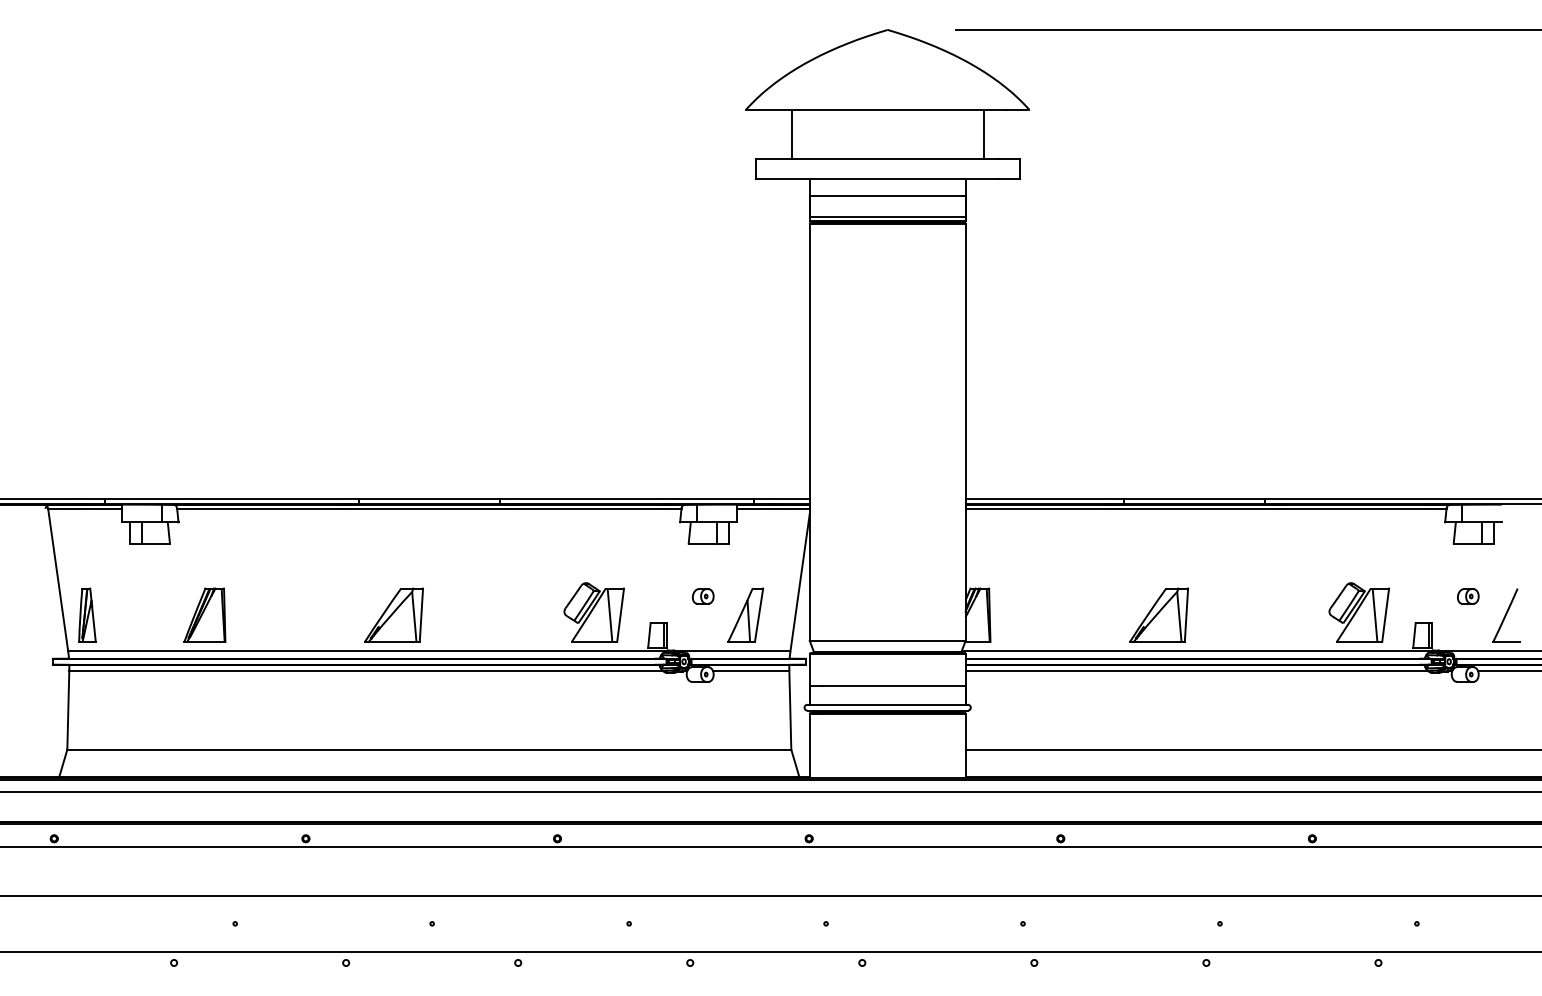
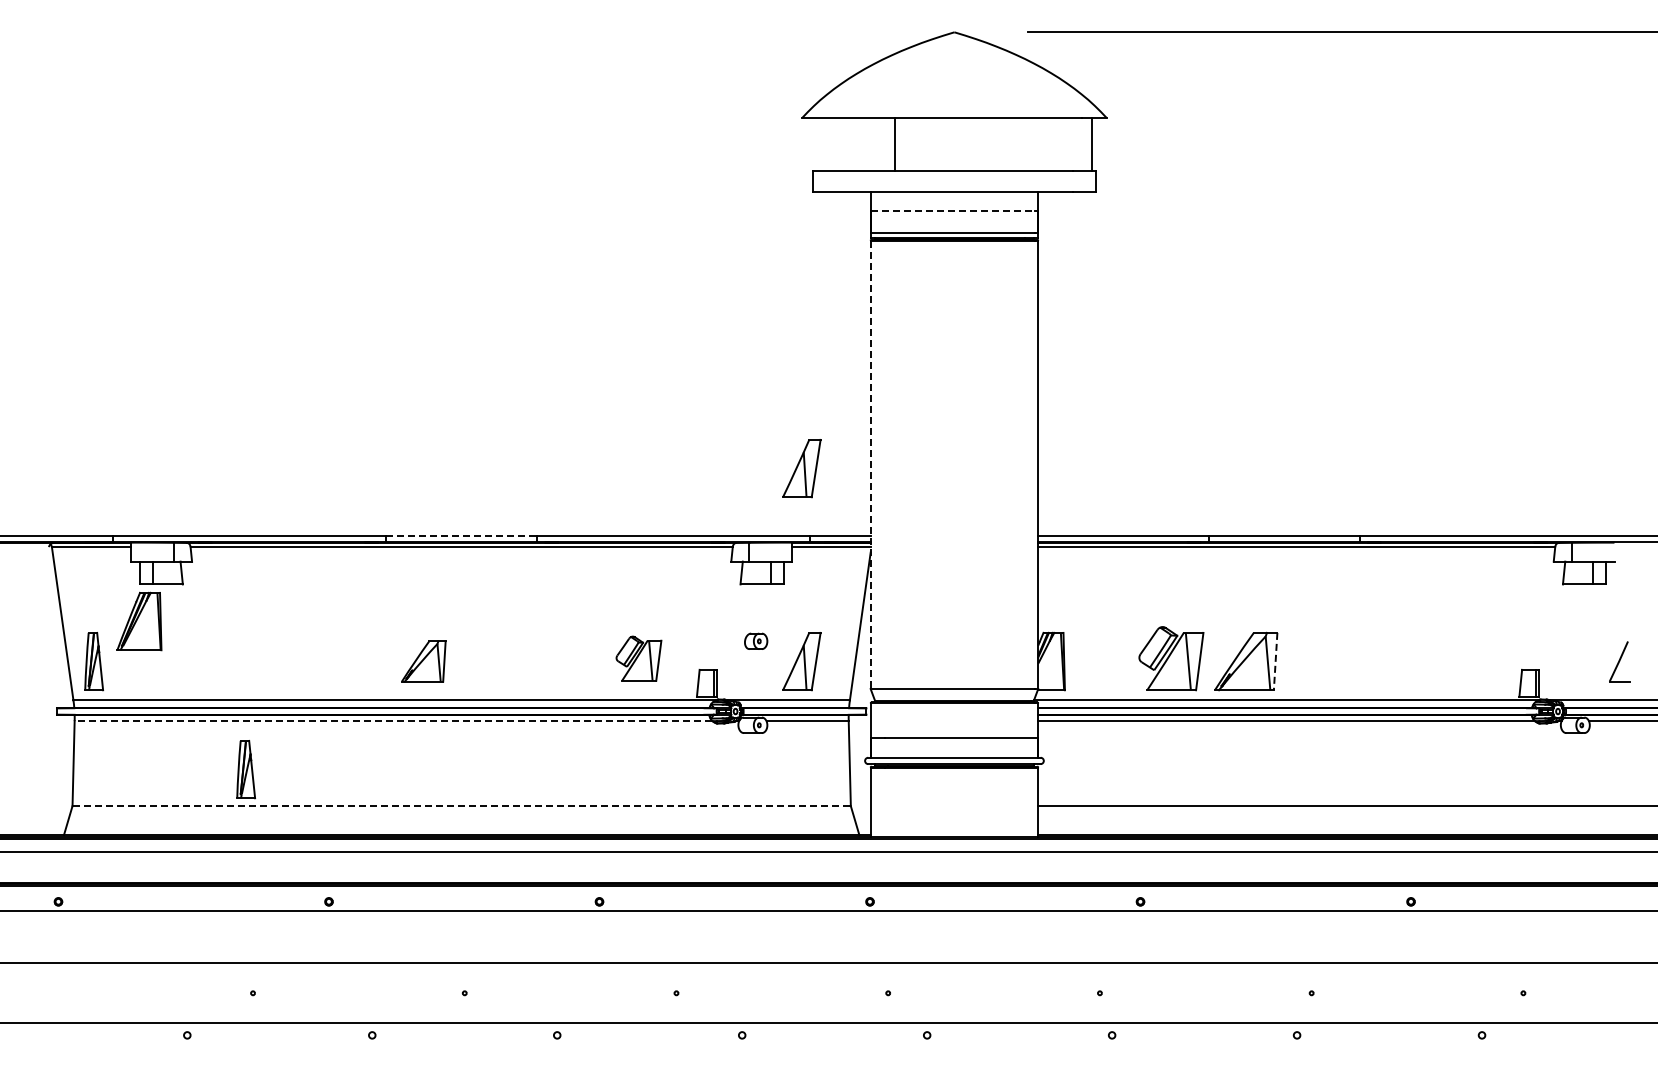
line: (791, 134) -> (895, 144), moved
line: (983, 134) -> (1091, 144), moved
line: (886, 196) -> (953, 211), solid -> dashed
line: (809, 432) -> (870, 465), solid -> dashed
part: (745, 435) -> (801, 468), added
line: (429, 498) -> (461, 536), solid -> dashed
part: (1468, 595) -> (1578, 640), removed
part: (593, 612) -> (638, 658), size x0.7
part: (1359, 612) -> (1171, 658), moved
part: (204, 615) -> (139, 621), moved
part: (393, 615) -> (423, 661), size x0.7
line: (1186, 615) -> (1275, 661), solid -> dashed
part: (1506, 615) -> (1619, 661), size x0.7
line: (365, 671) -> (393, 721), solid -> dashed
part: (228, 715) -> (245, 769), added
line: (430, 750) -> (462, 806), solid -> dashed

